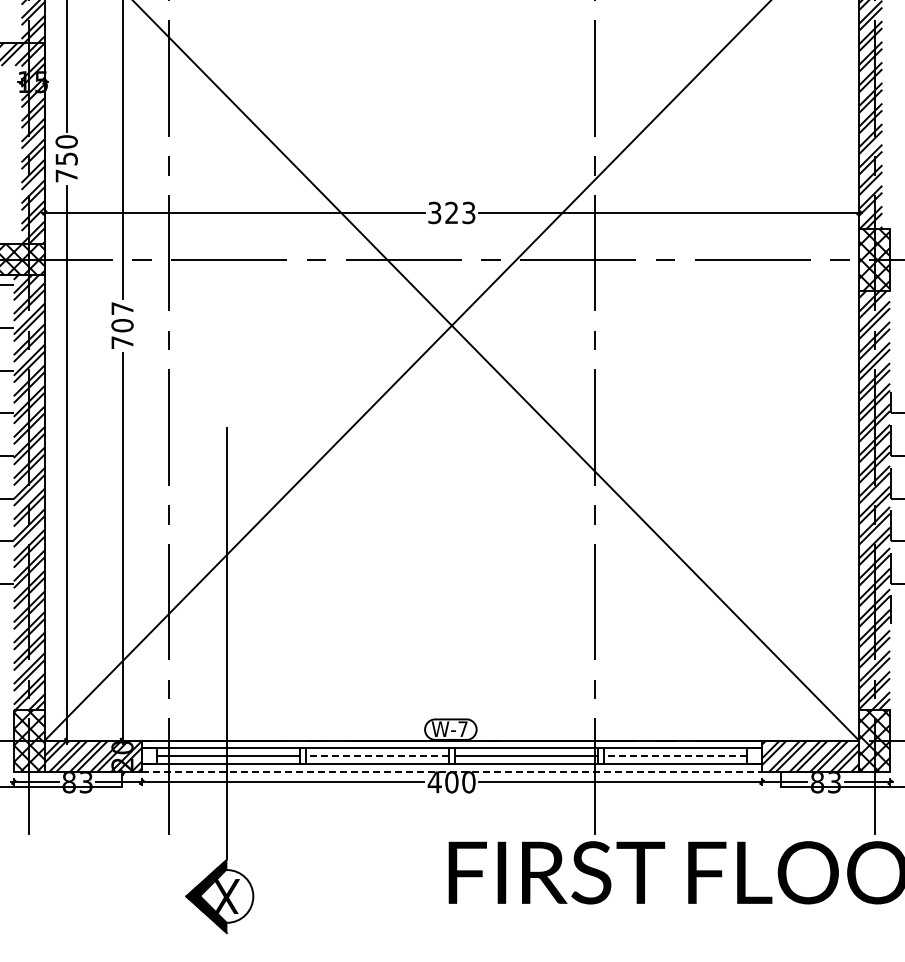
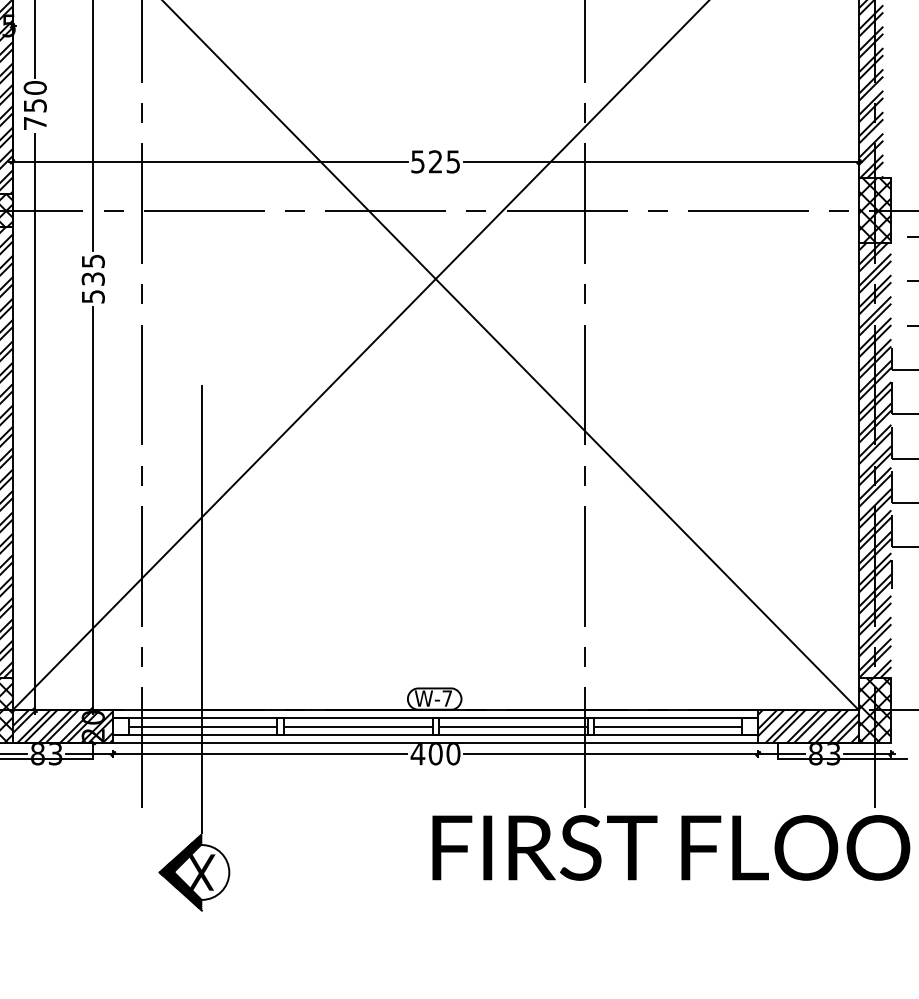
text: (452, 212) -> (436, 161), 323 -> 525
text: (122, 325) -> (93, 278), 707 -> 535
line: (377, 756) -> (358, 726), dashed -> solid
line: (674, 756) -> (667, 726), dashed -> solid
line: (452, 771) -> (436, 742), dashed -> solid

